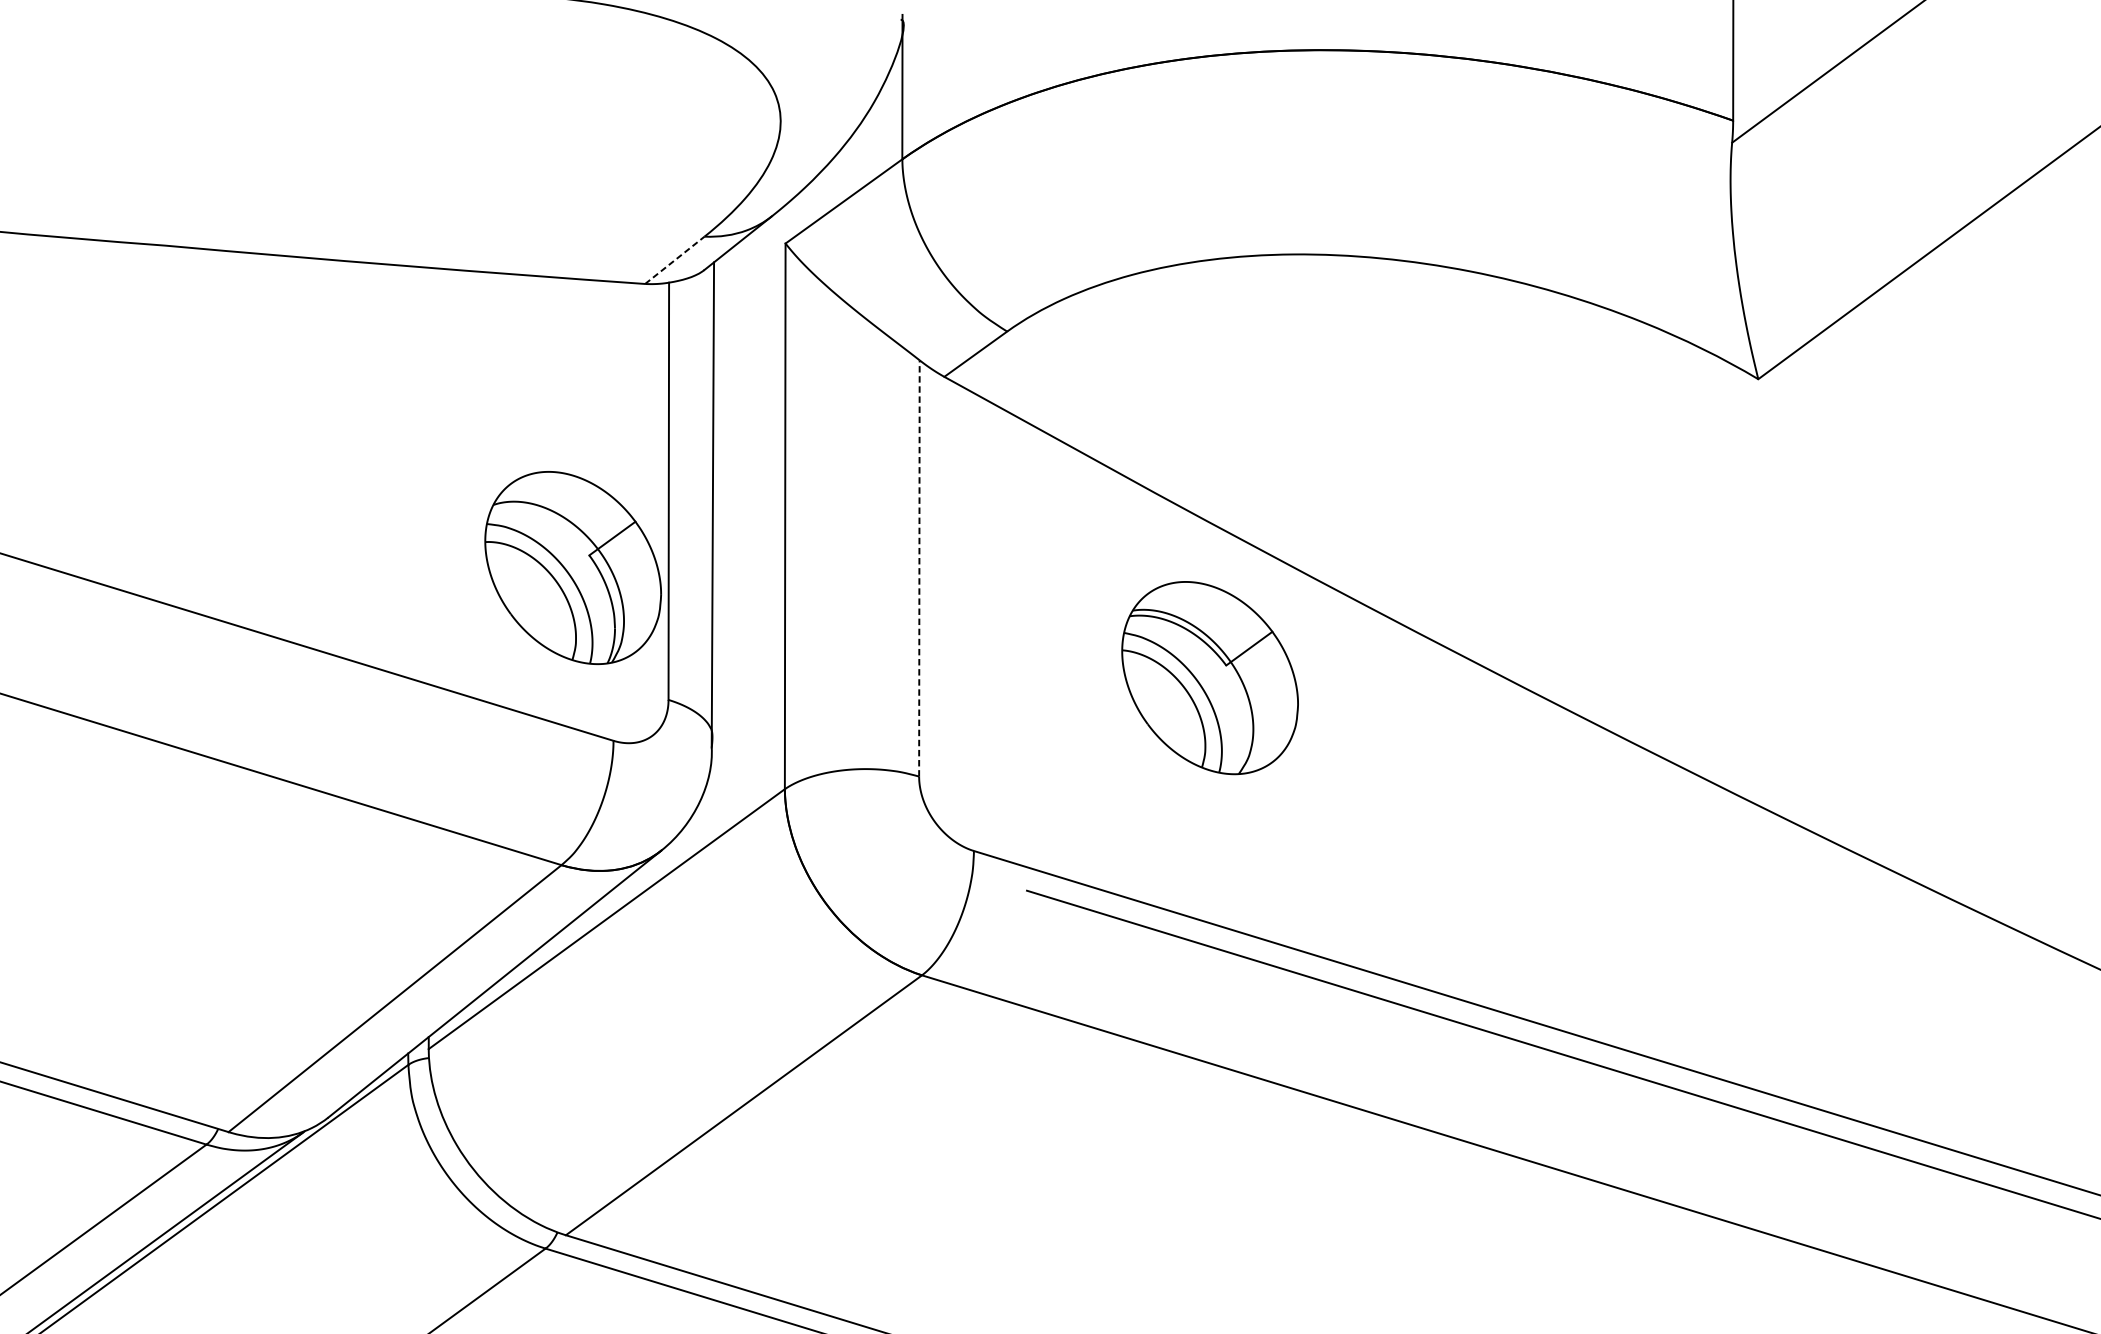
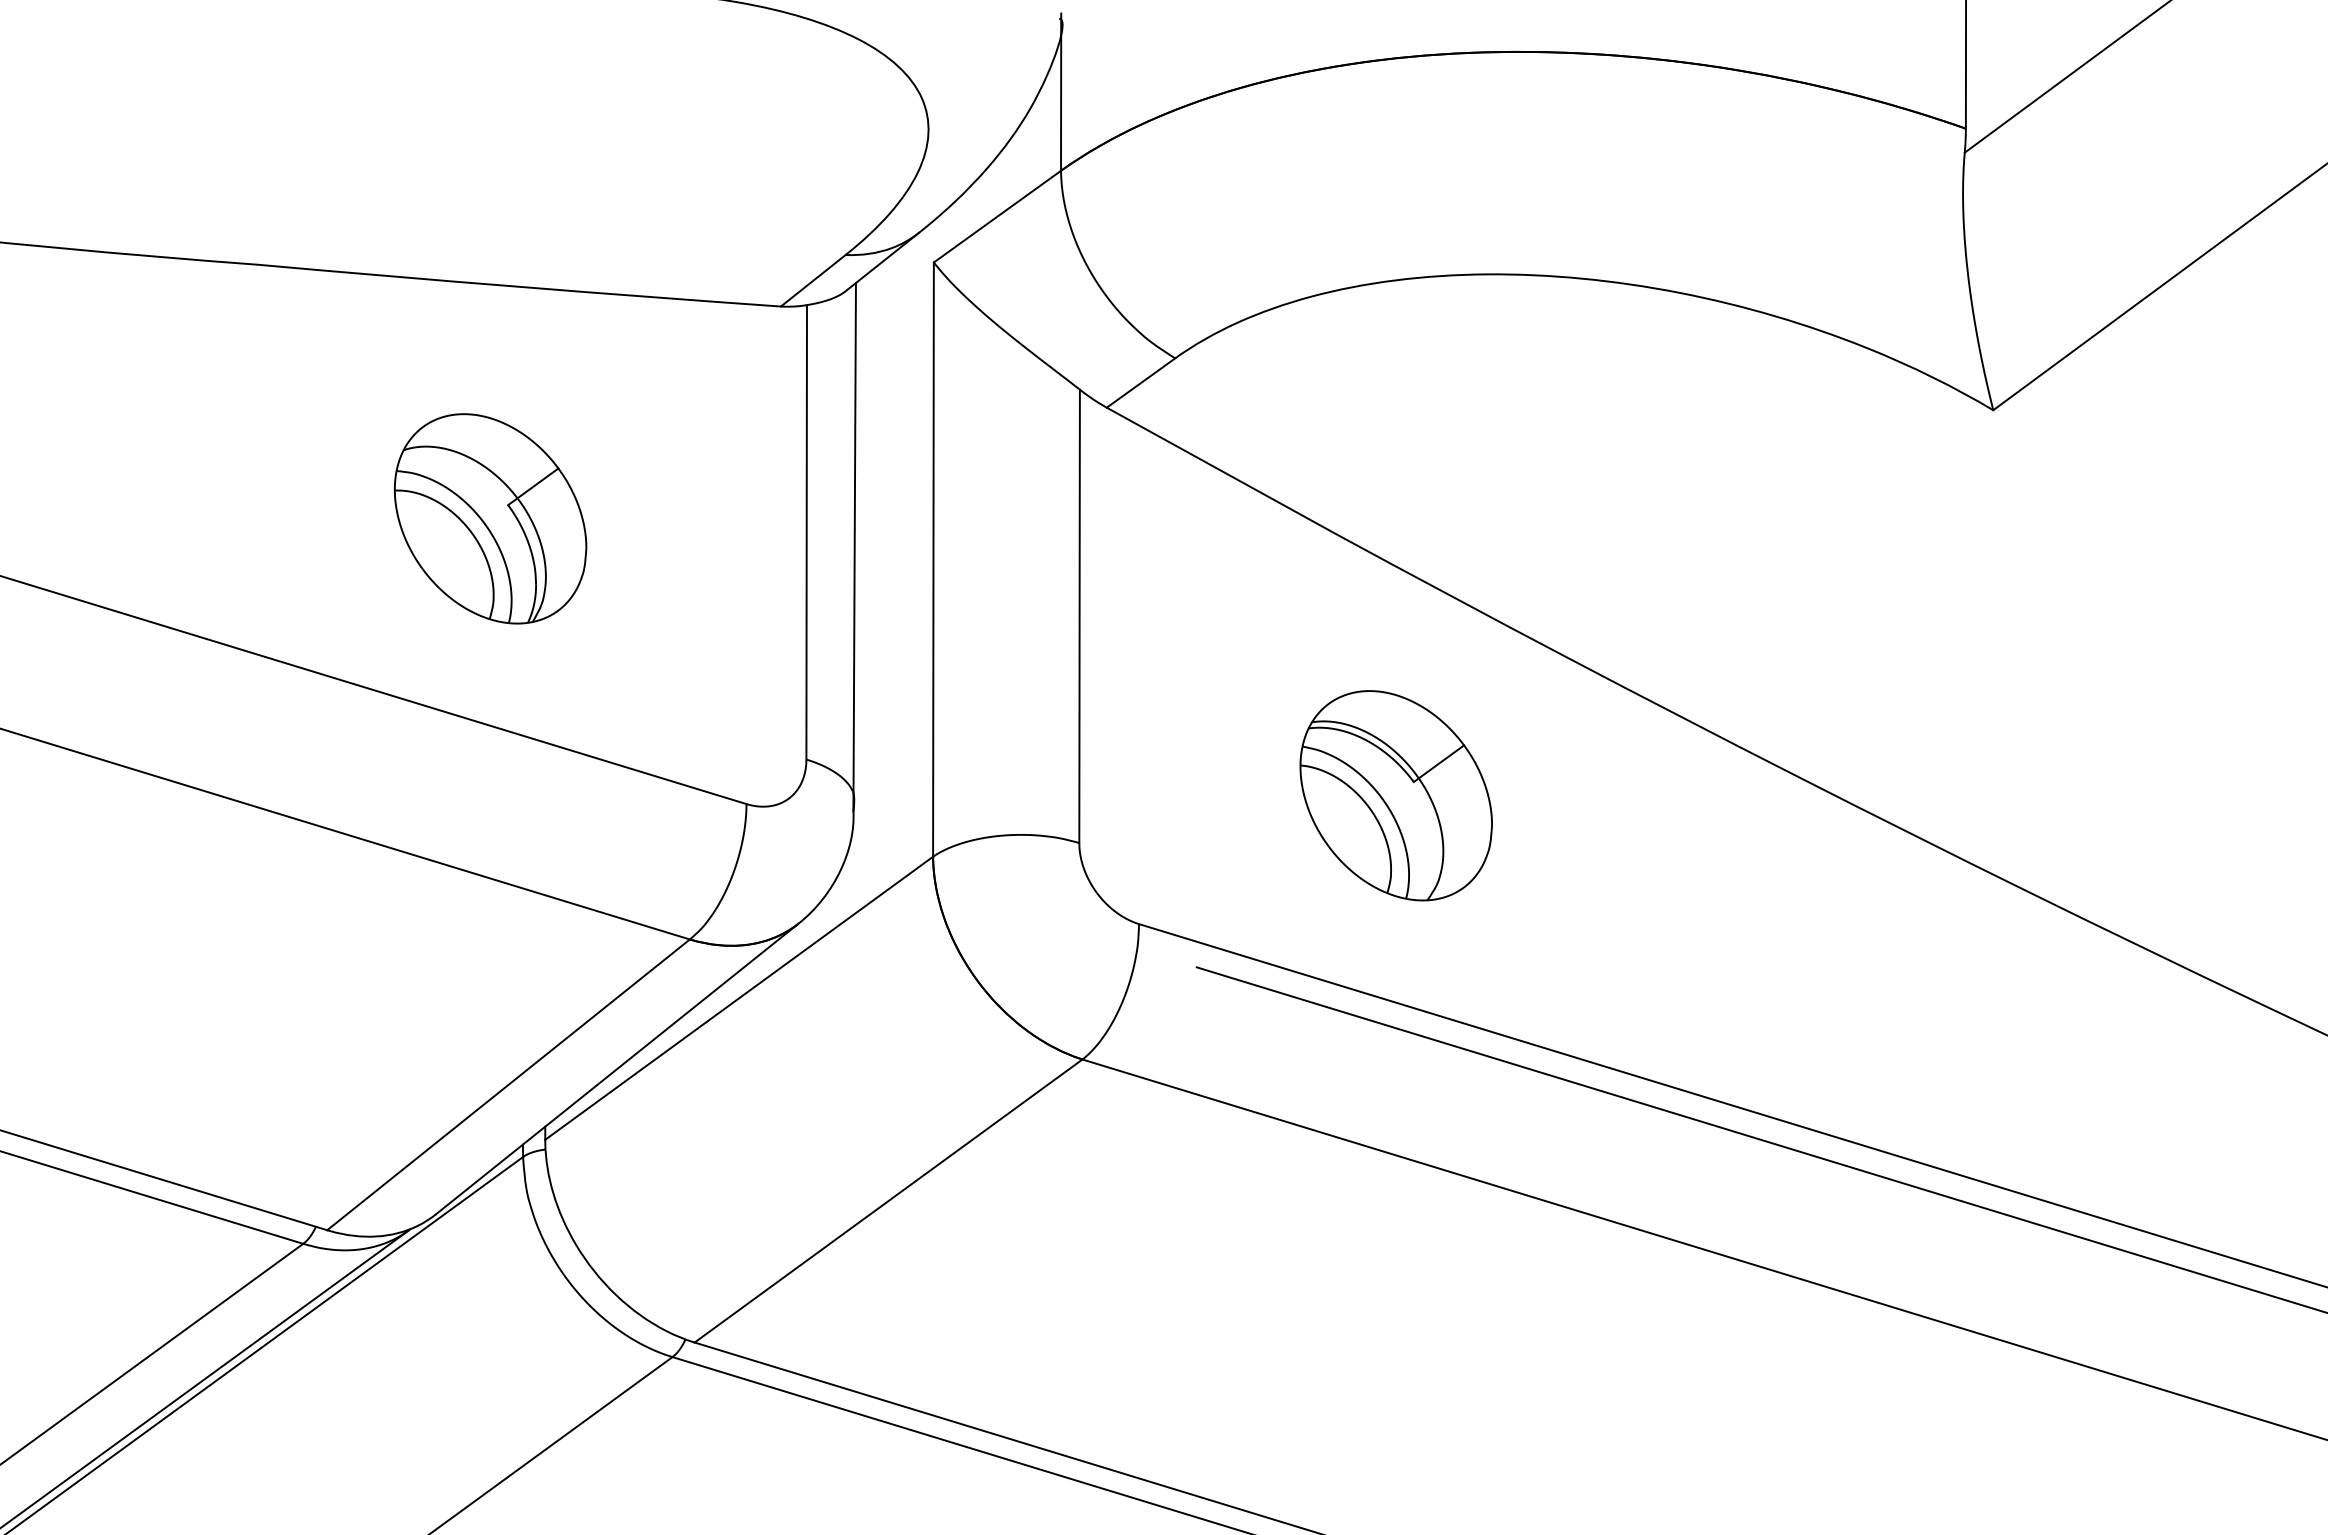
line: (675, 260) -> (813, 280), dashed -> solid
part: (573, 567) -> (490, 518), moved
line: (919, 568) -> (1079, 616), dashed -> solid
part: (1209, 677) -> (1395, 795), moved

